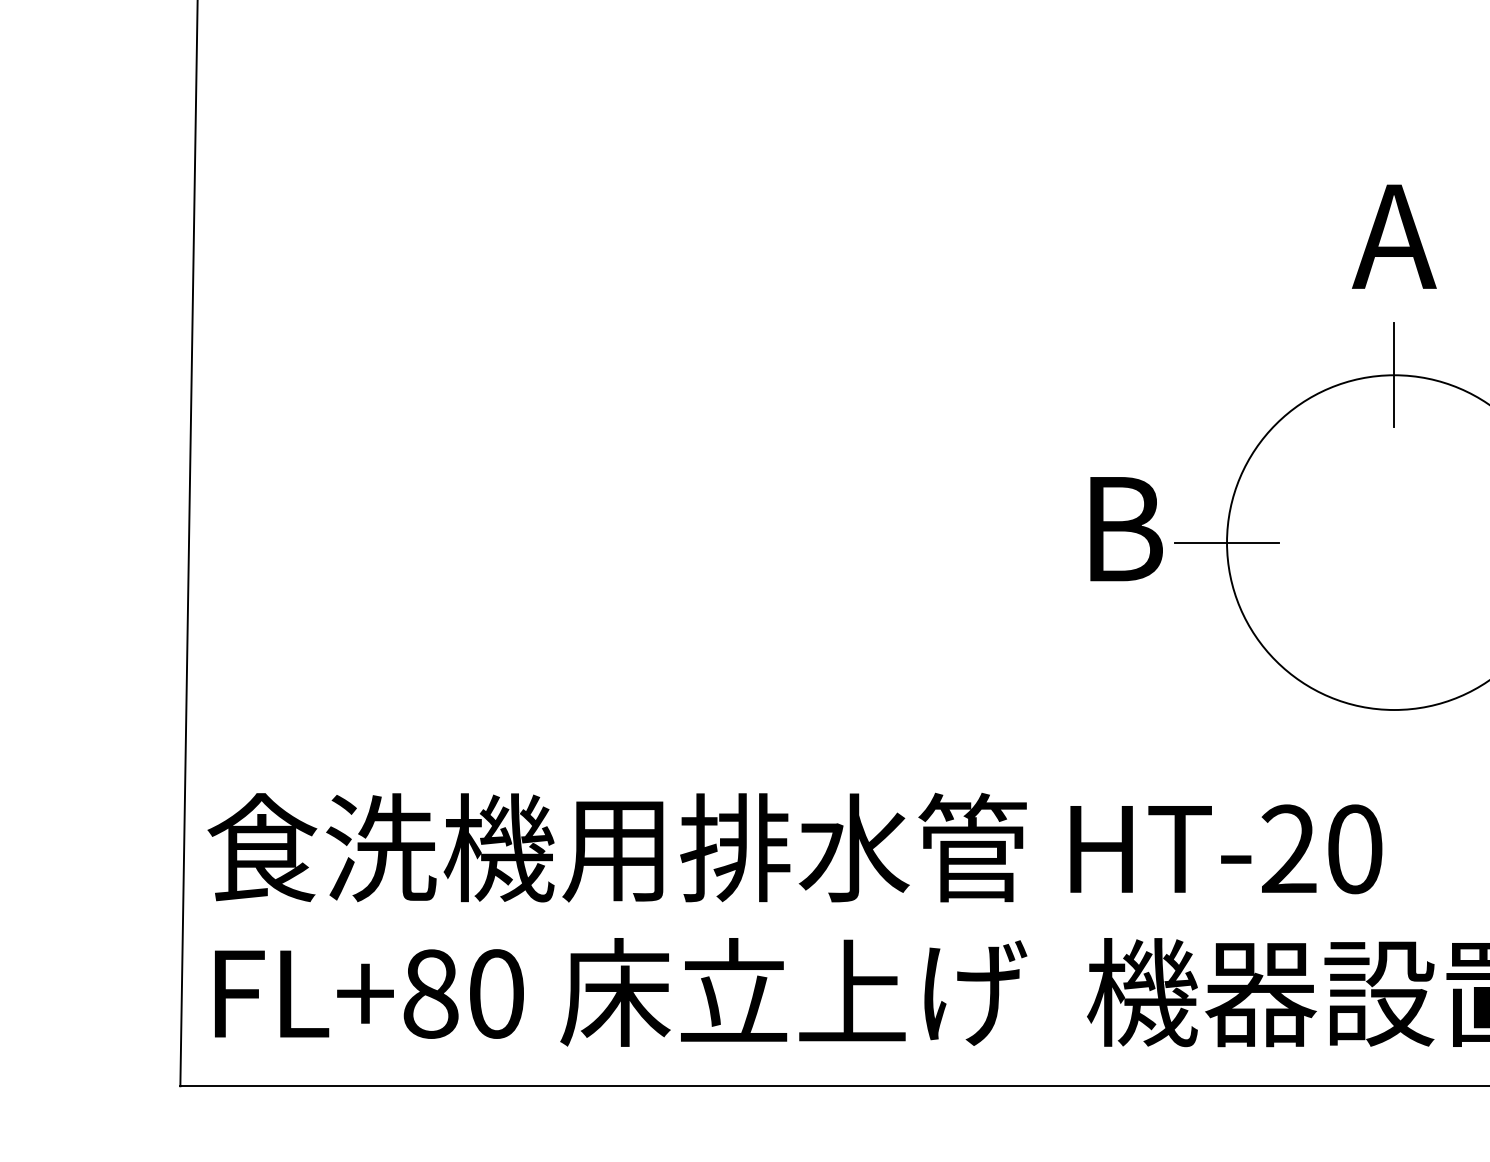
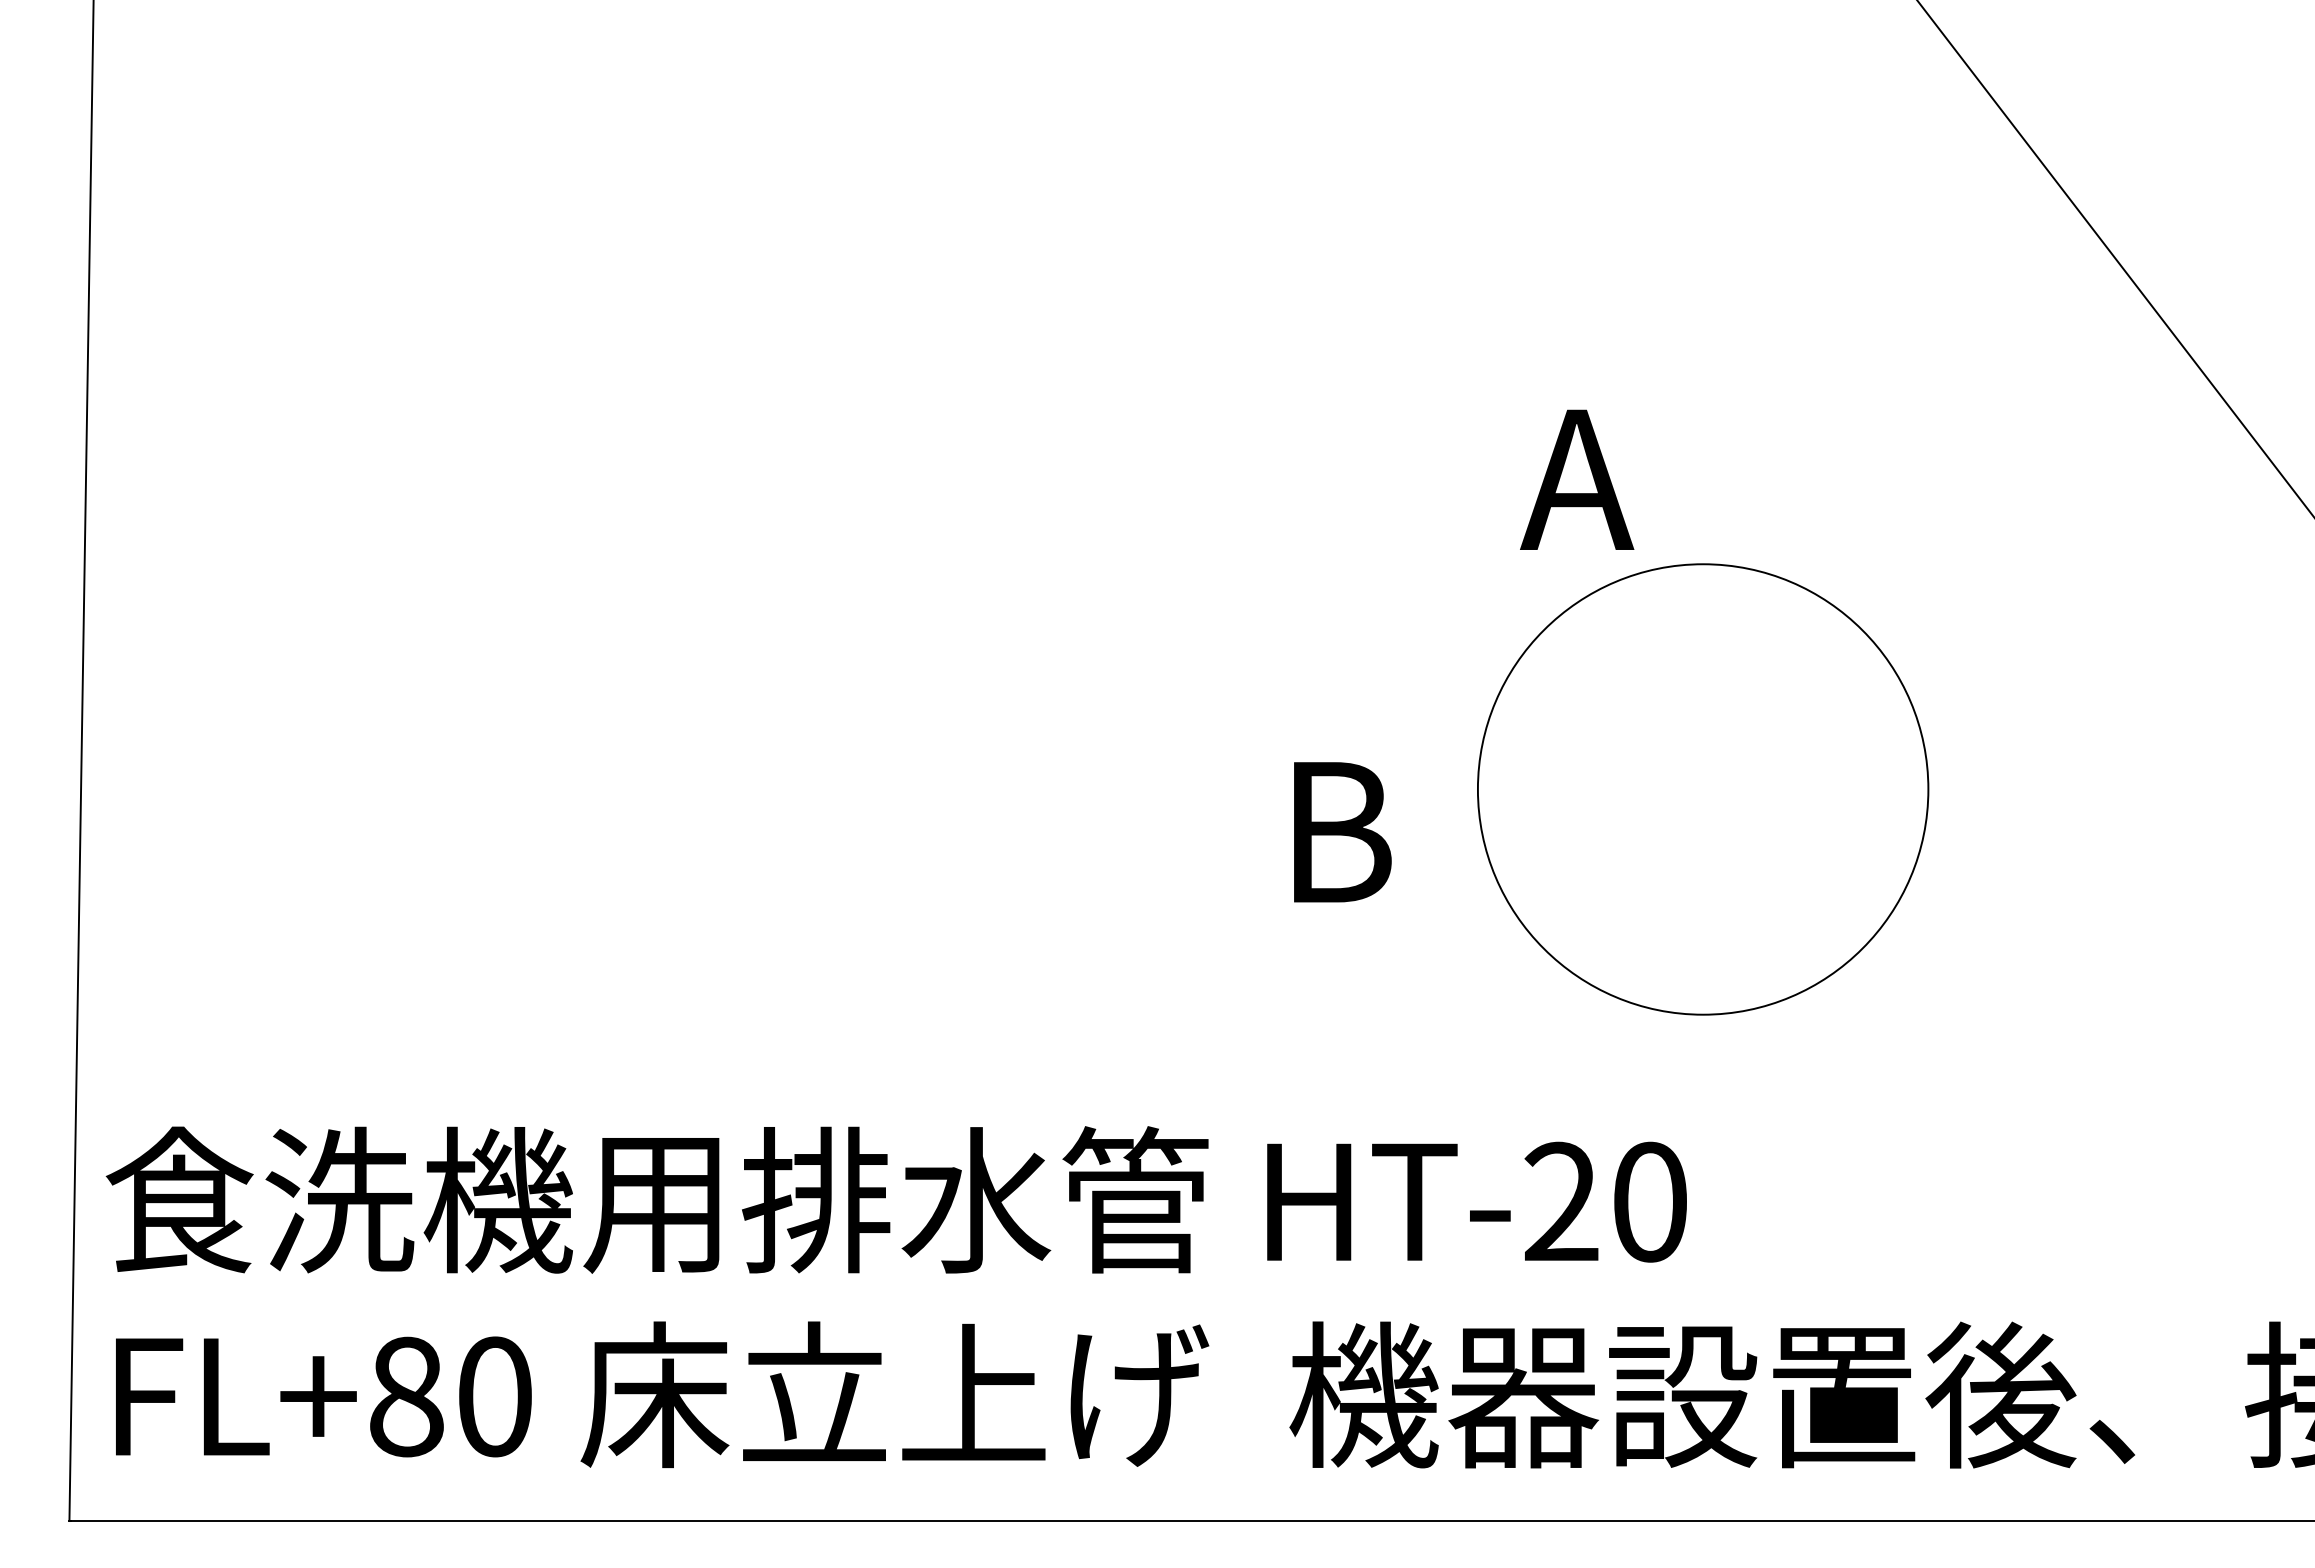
text: (1394, 236) -> (1577, 479), moved
line: (1394, 375) -> (1703, 564), removed
text: (1126, 529) -> (1342, 832), moved
line: (1226, 542) -> (1477, 789), removed

